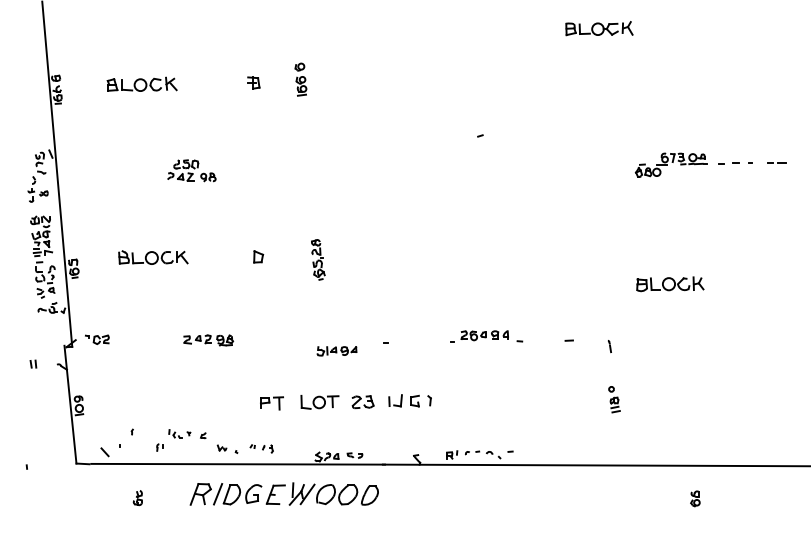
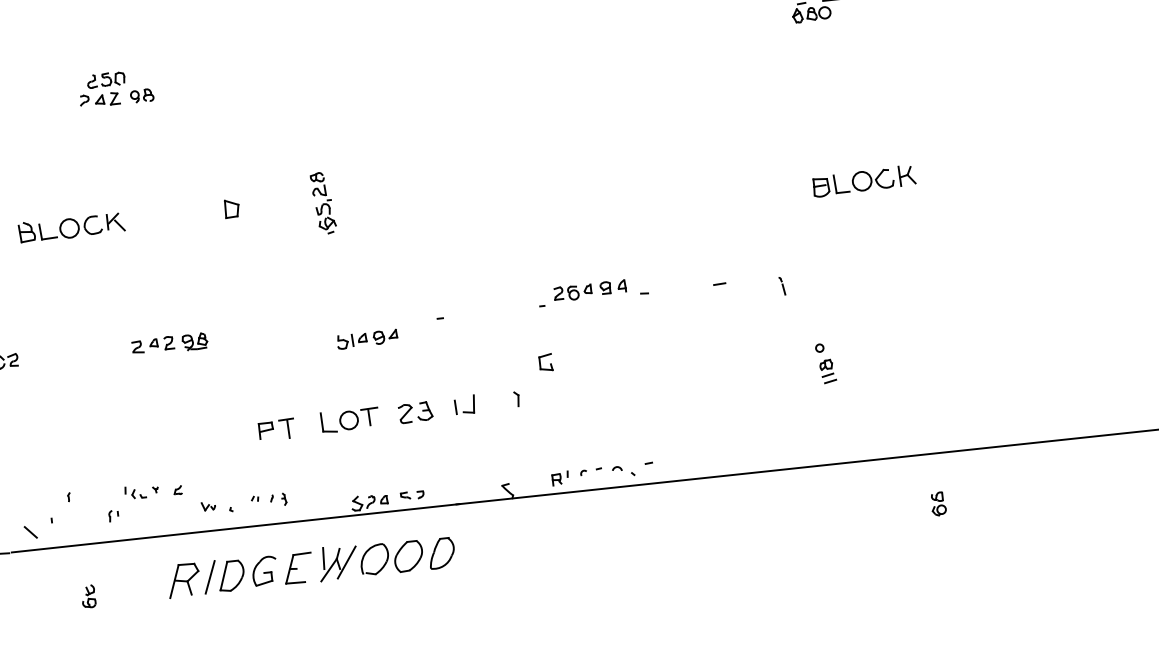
part: (614, 399) -> (826, 363), moved
part: (414, 400) -> (545, 361), moved

